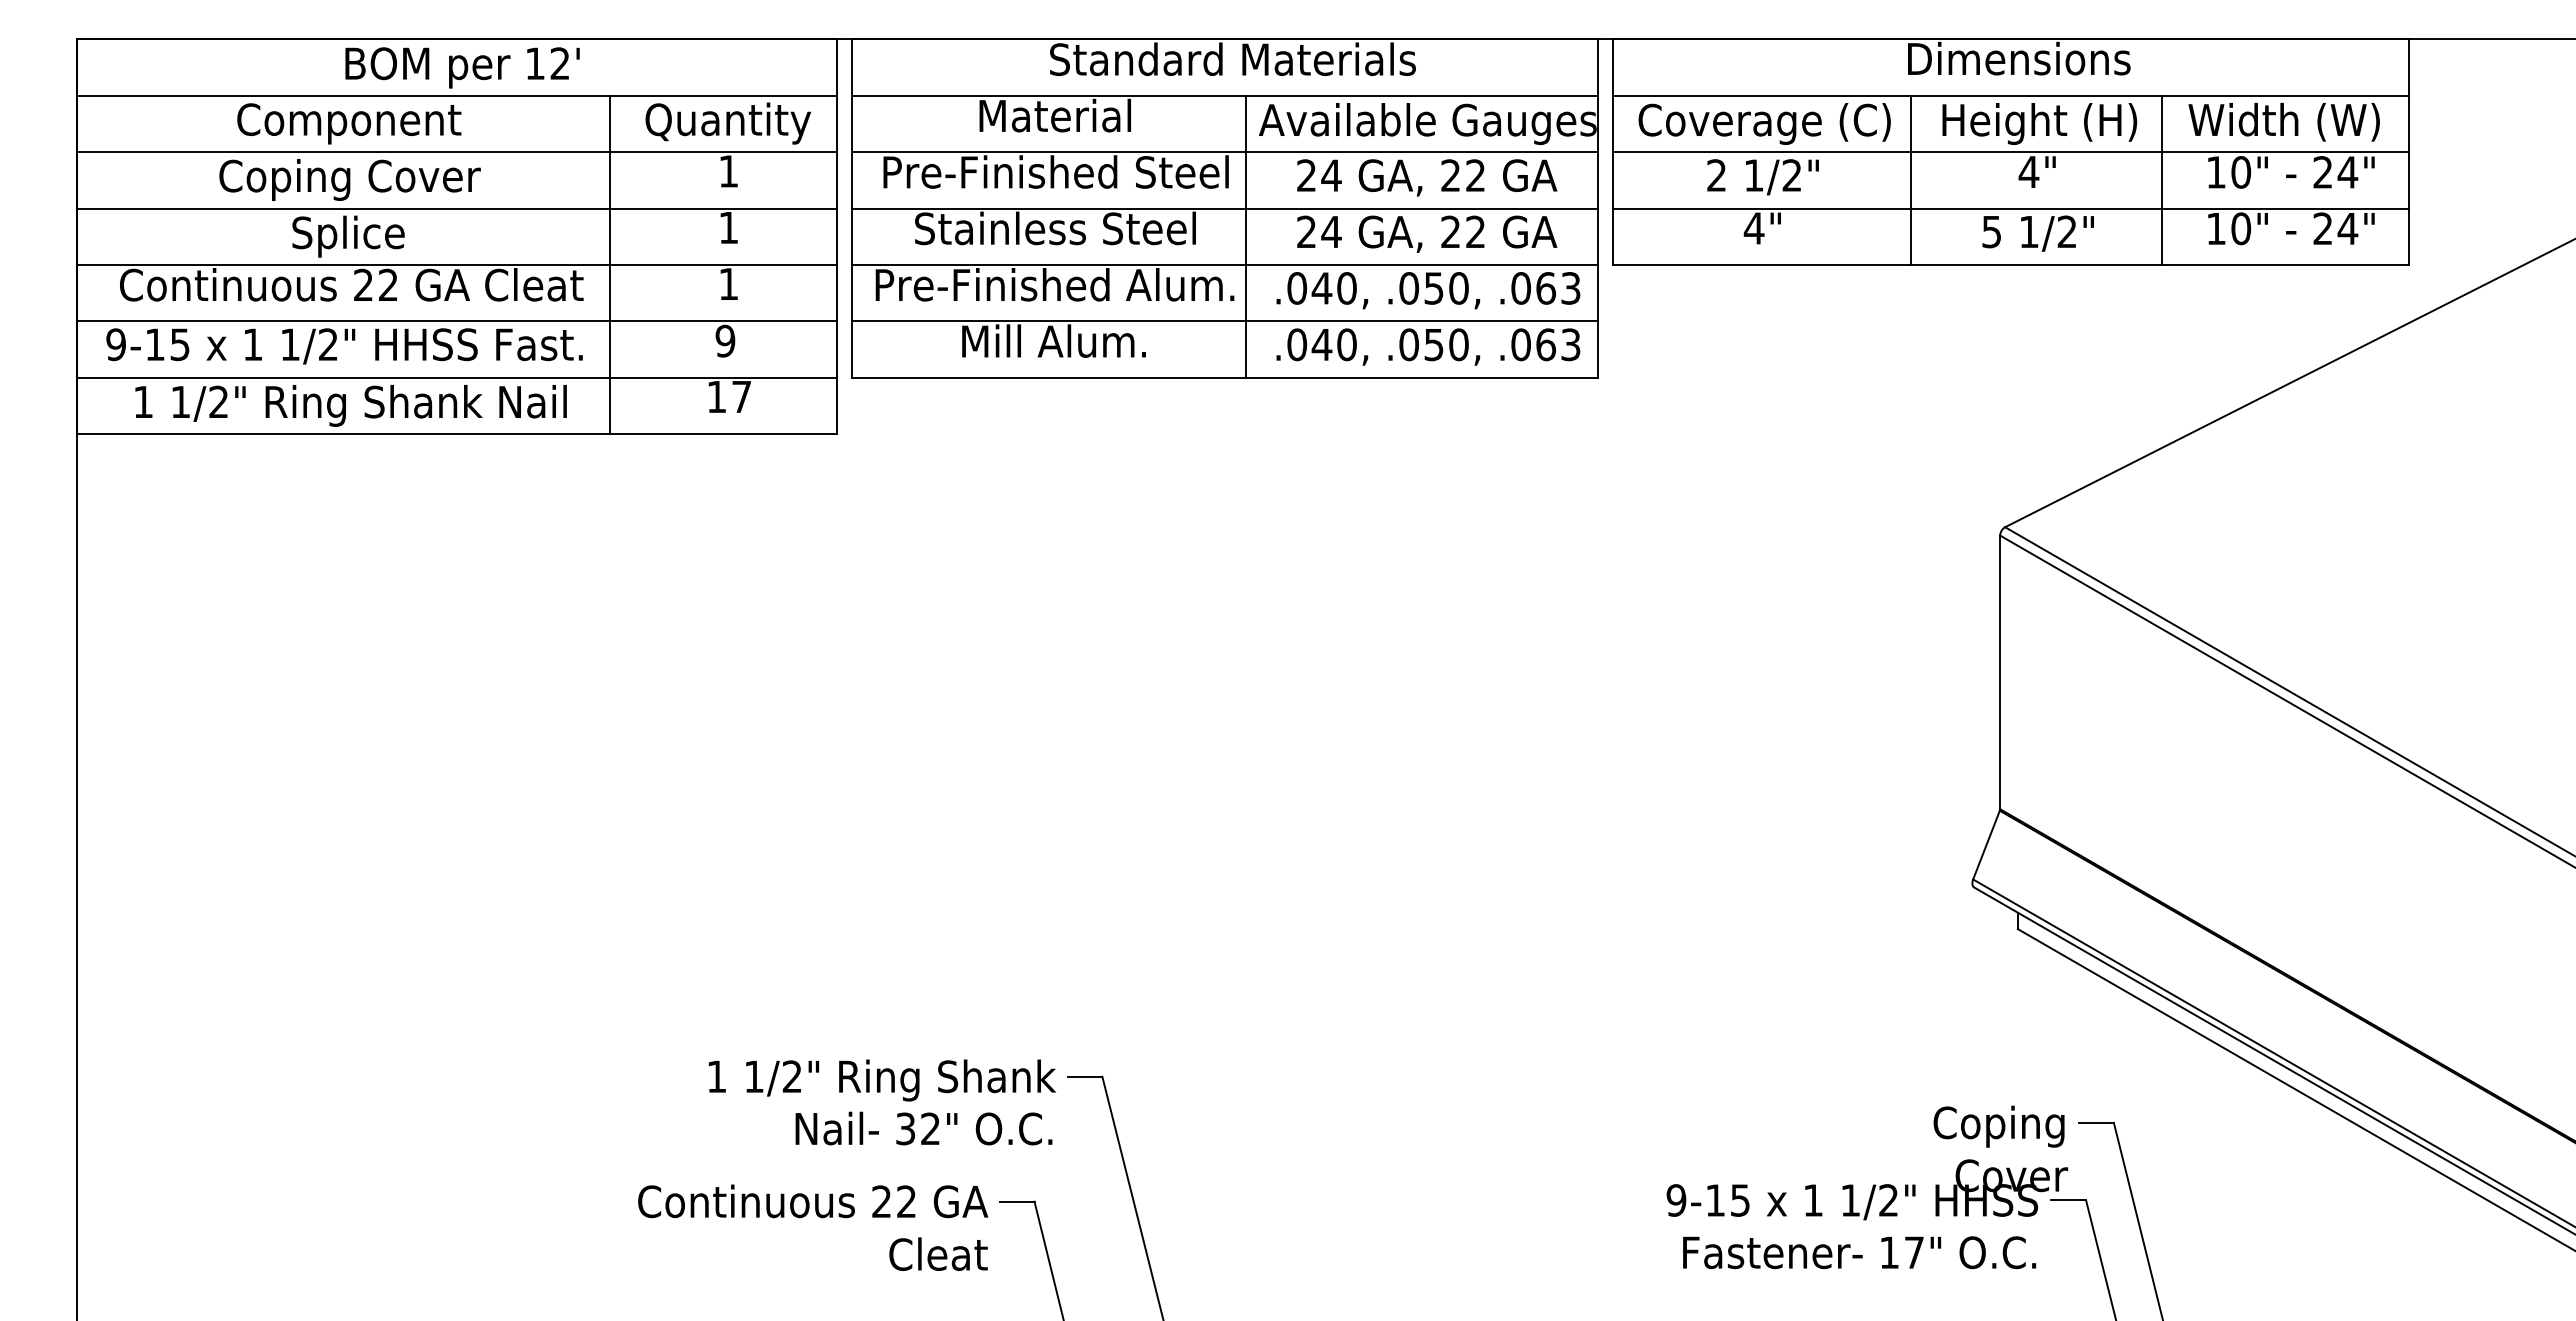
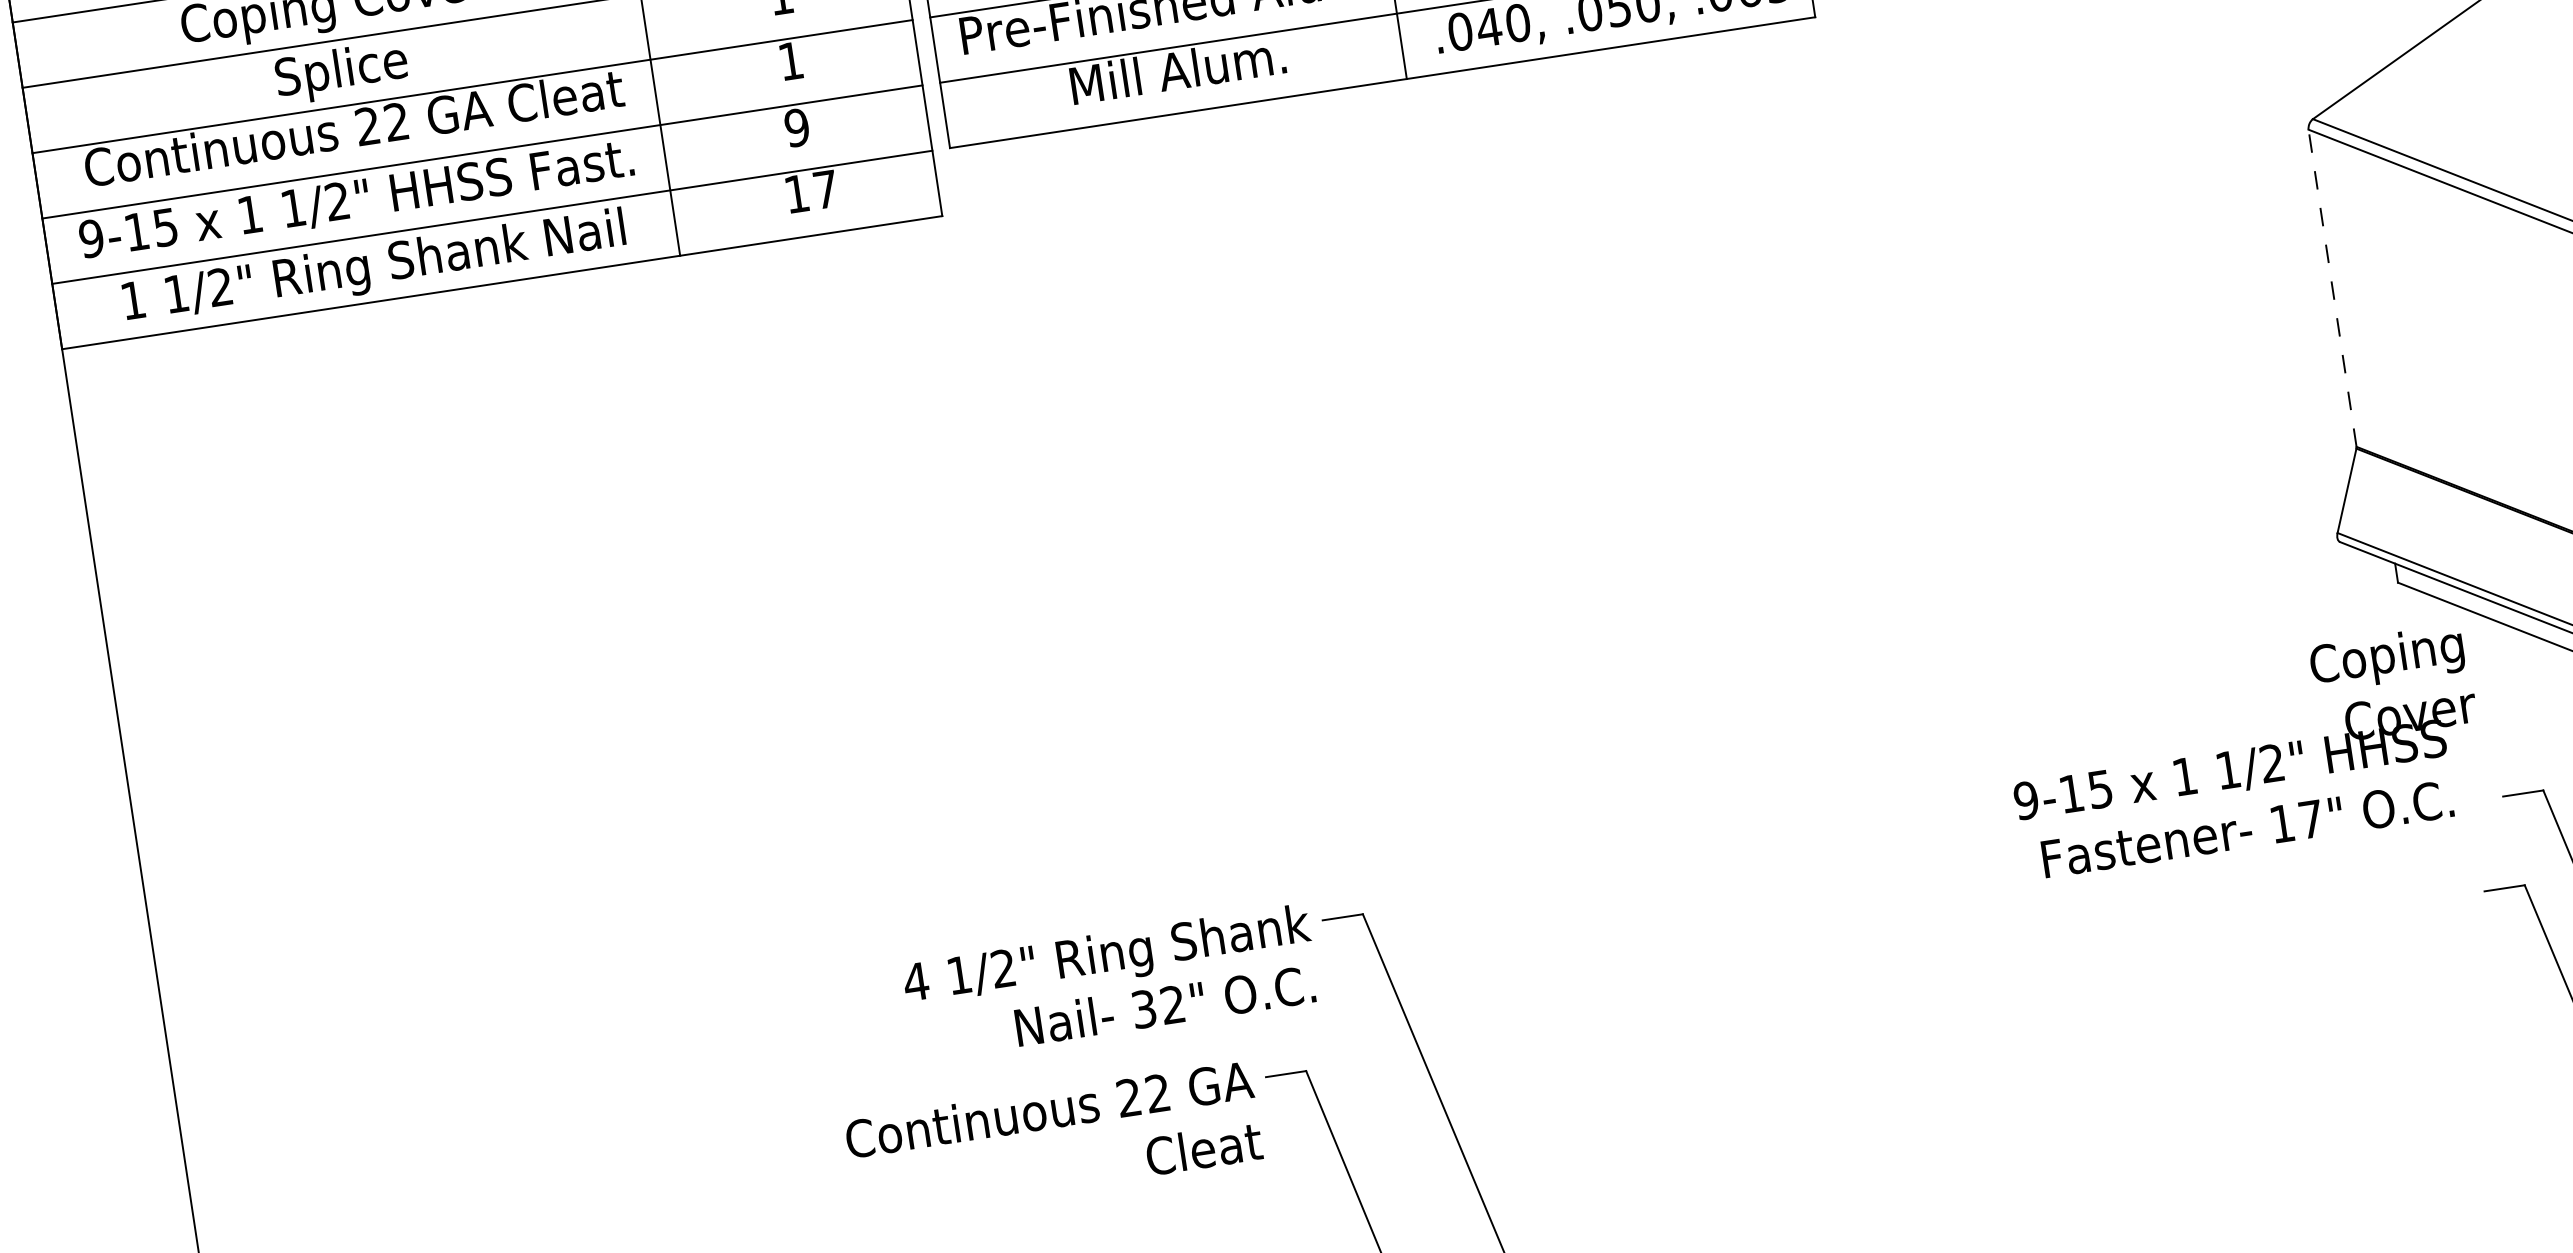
line: (2000, 672) -> (2332, 288), solid -> dashed
text: (716, 1076) -> (915, 981), 1 -> 4
text: (1867, 1187) -> (2245, 752), moved

